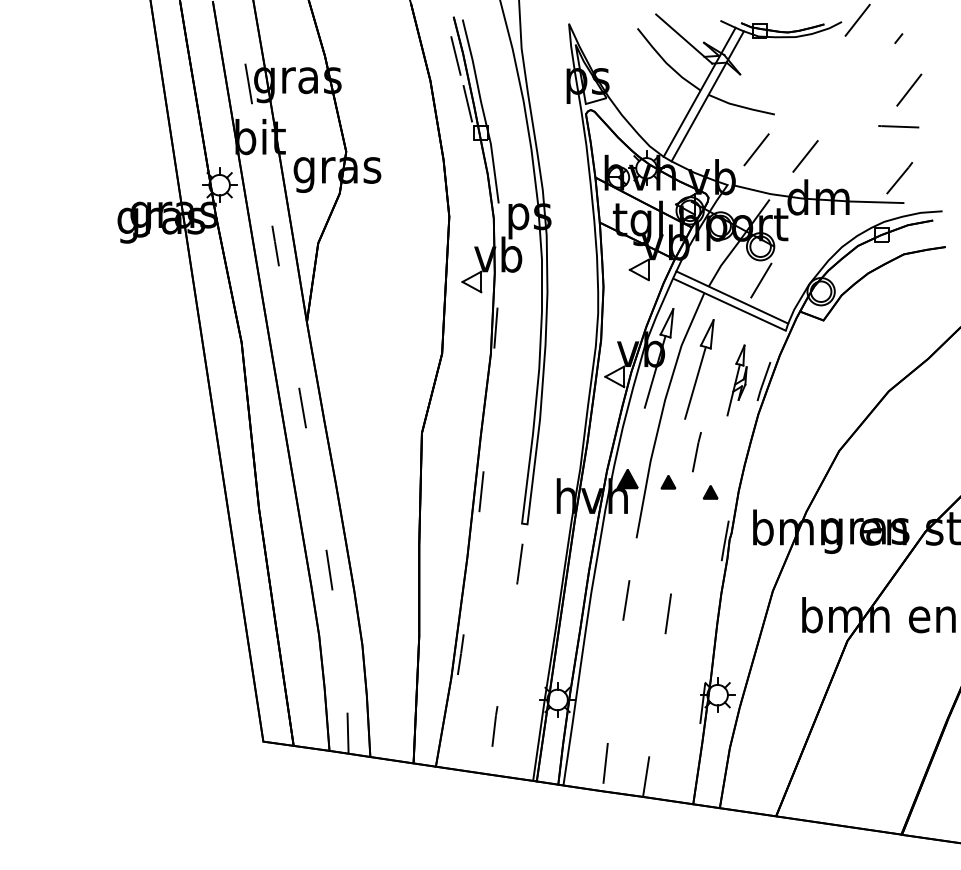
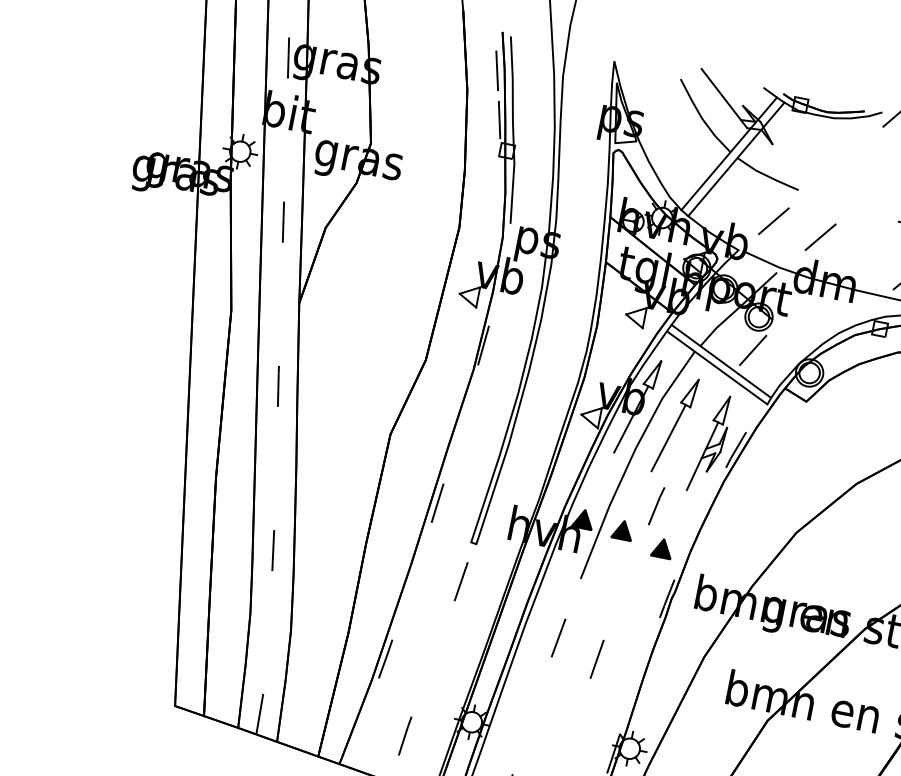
part: (736, 380) -> (709, 443), size x1.43
part: (668, 482) -> (622, 530), size x1.43
part: (710, 492) -> (662, 548), size x1.43

